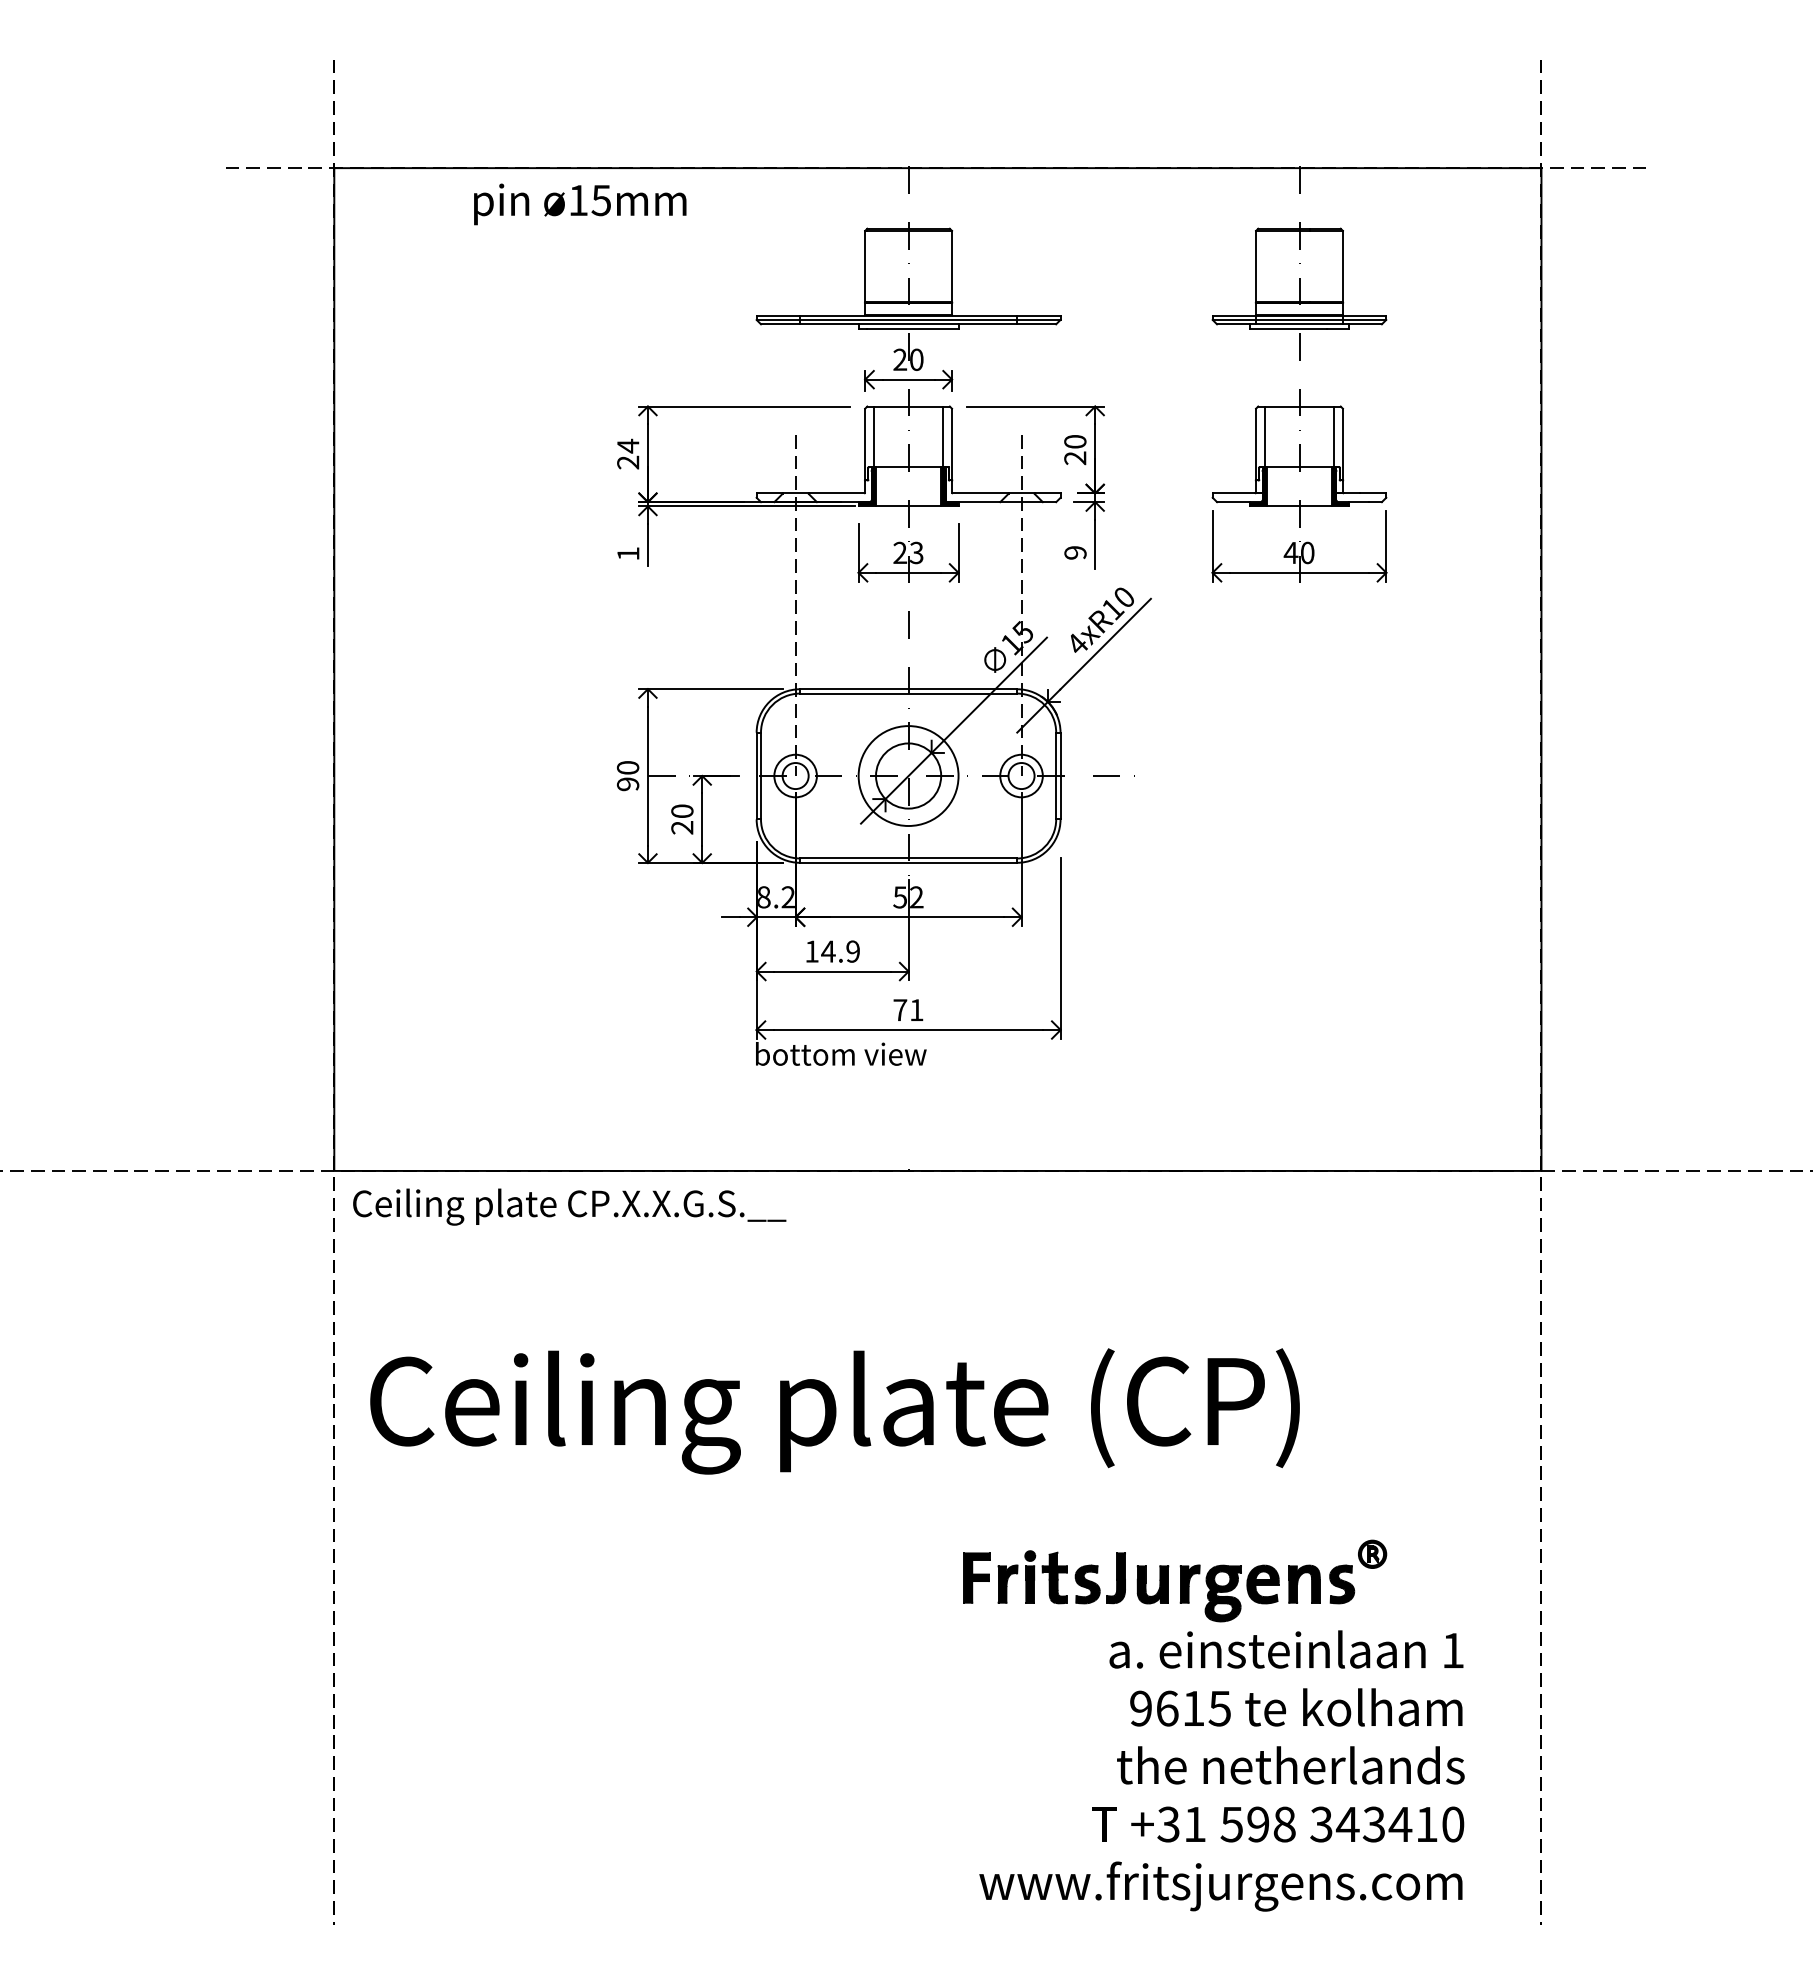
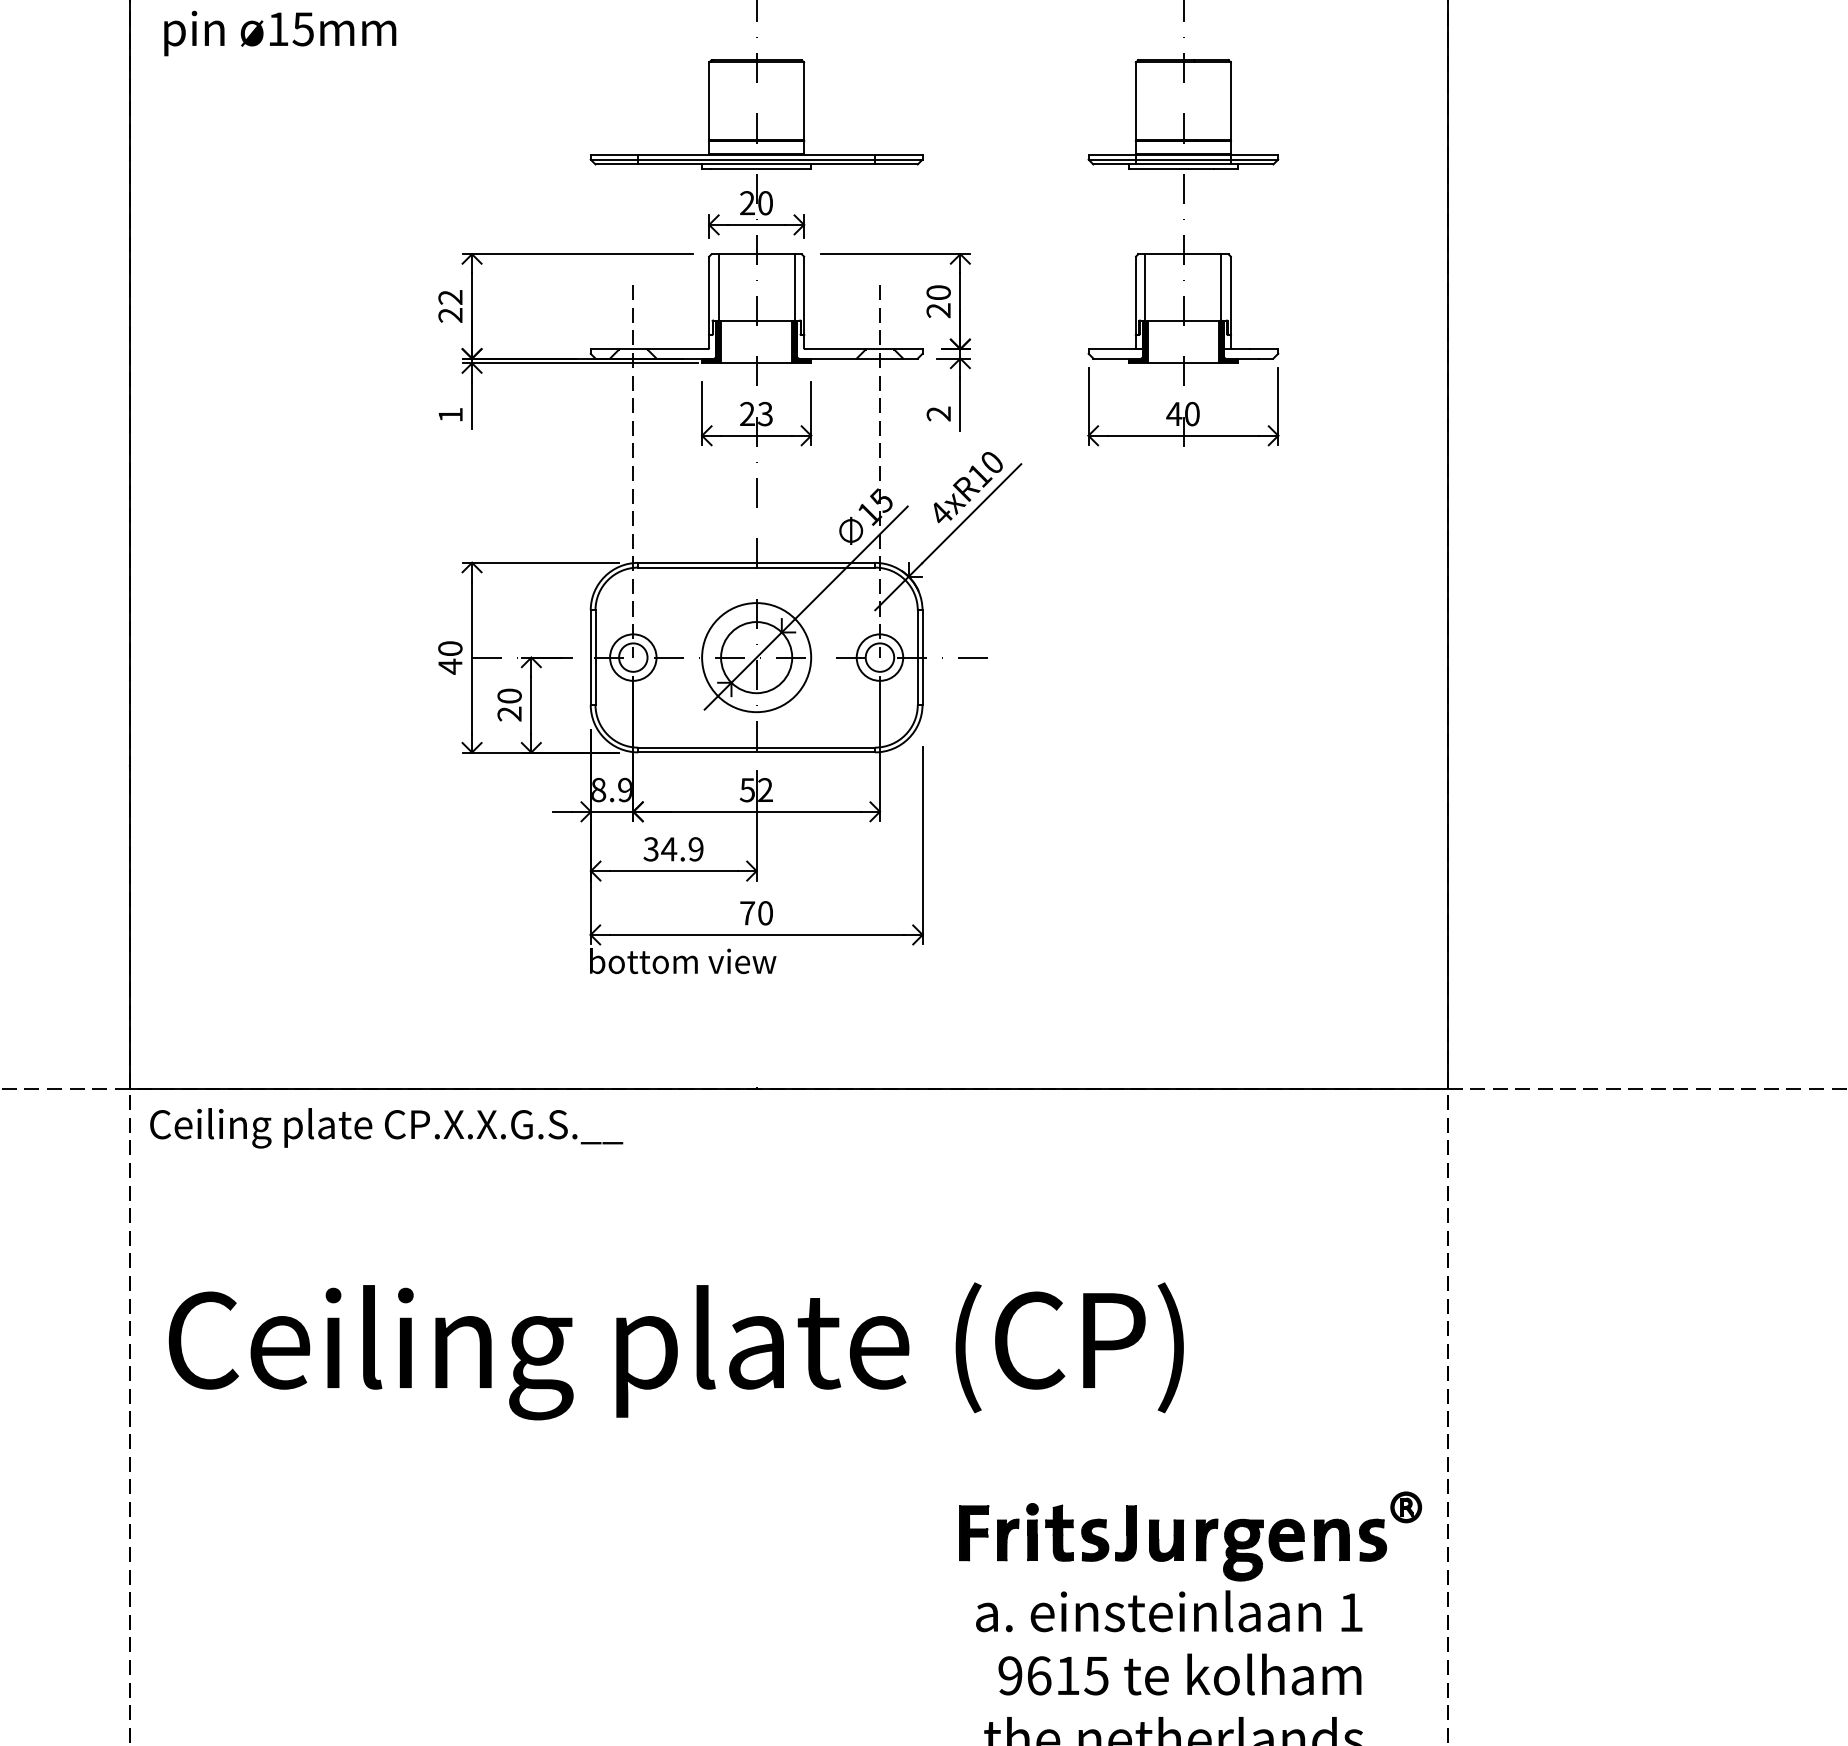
text: (580, 204) -> (280, 33), moved
text: (628, 445) -> (450, 296), 24 -> 22
text: (1075, 552) -> (938, 413), 9 -> 2
text: (627, 784) -> (449, 666), 90 -> 40
text: (787, 897) -> (624, 790), 8.2 -> 8.9
text: (811, 951) -> (650, 849), 14.9 -> 34.9
text: (916, 1010) -> (765, 913), 71 -> 70
part: (1175, 1580) -> (1191, 1535), moved

